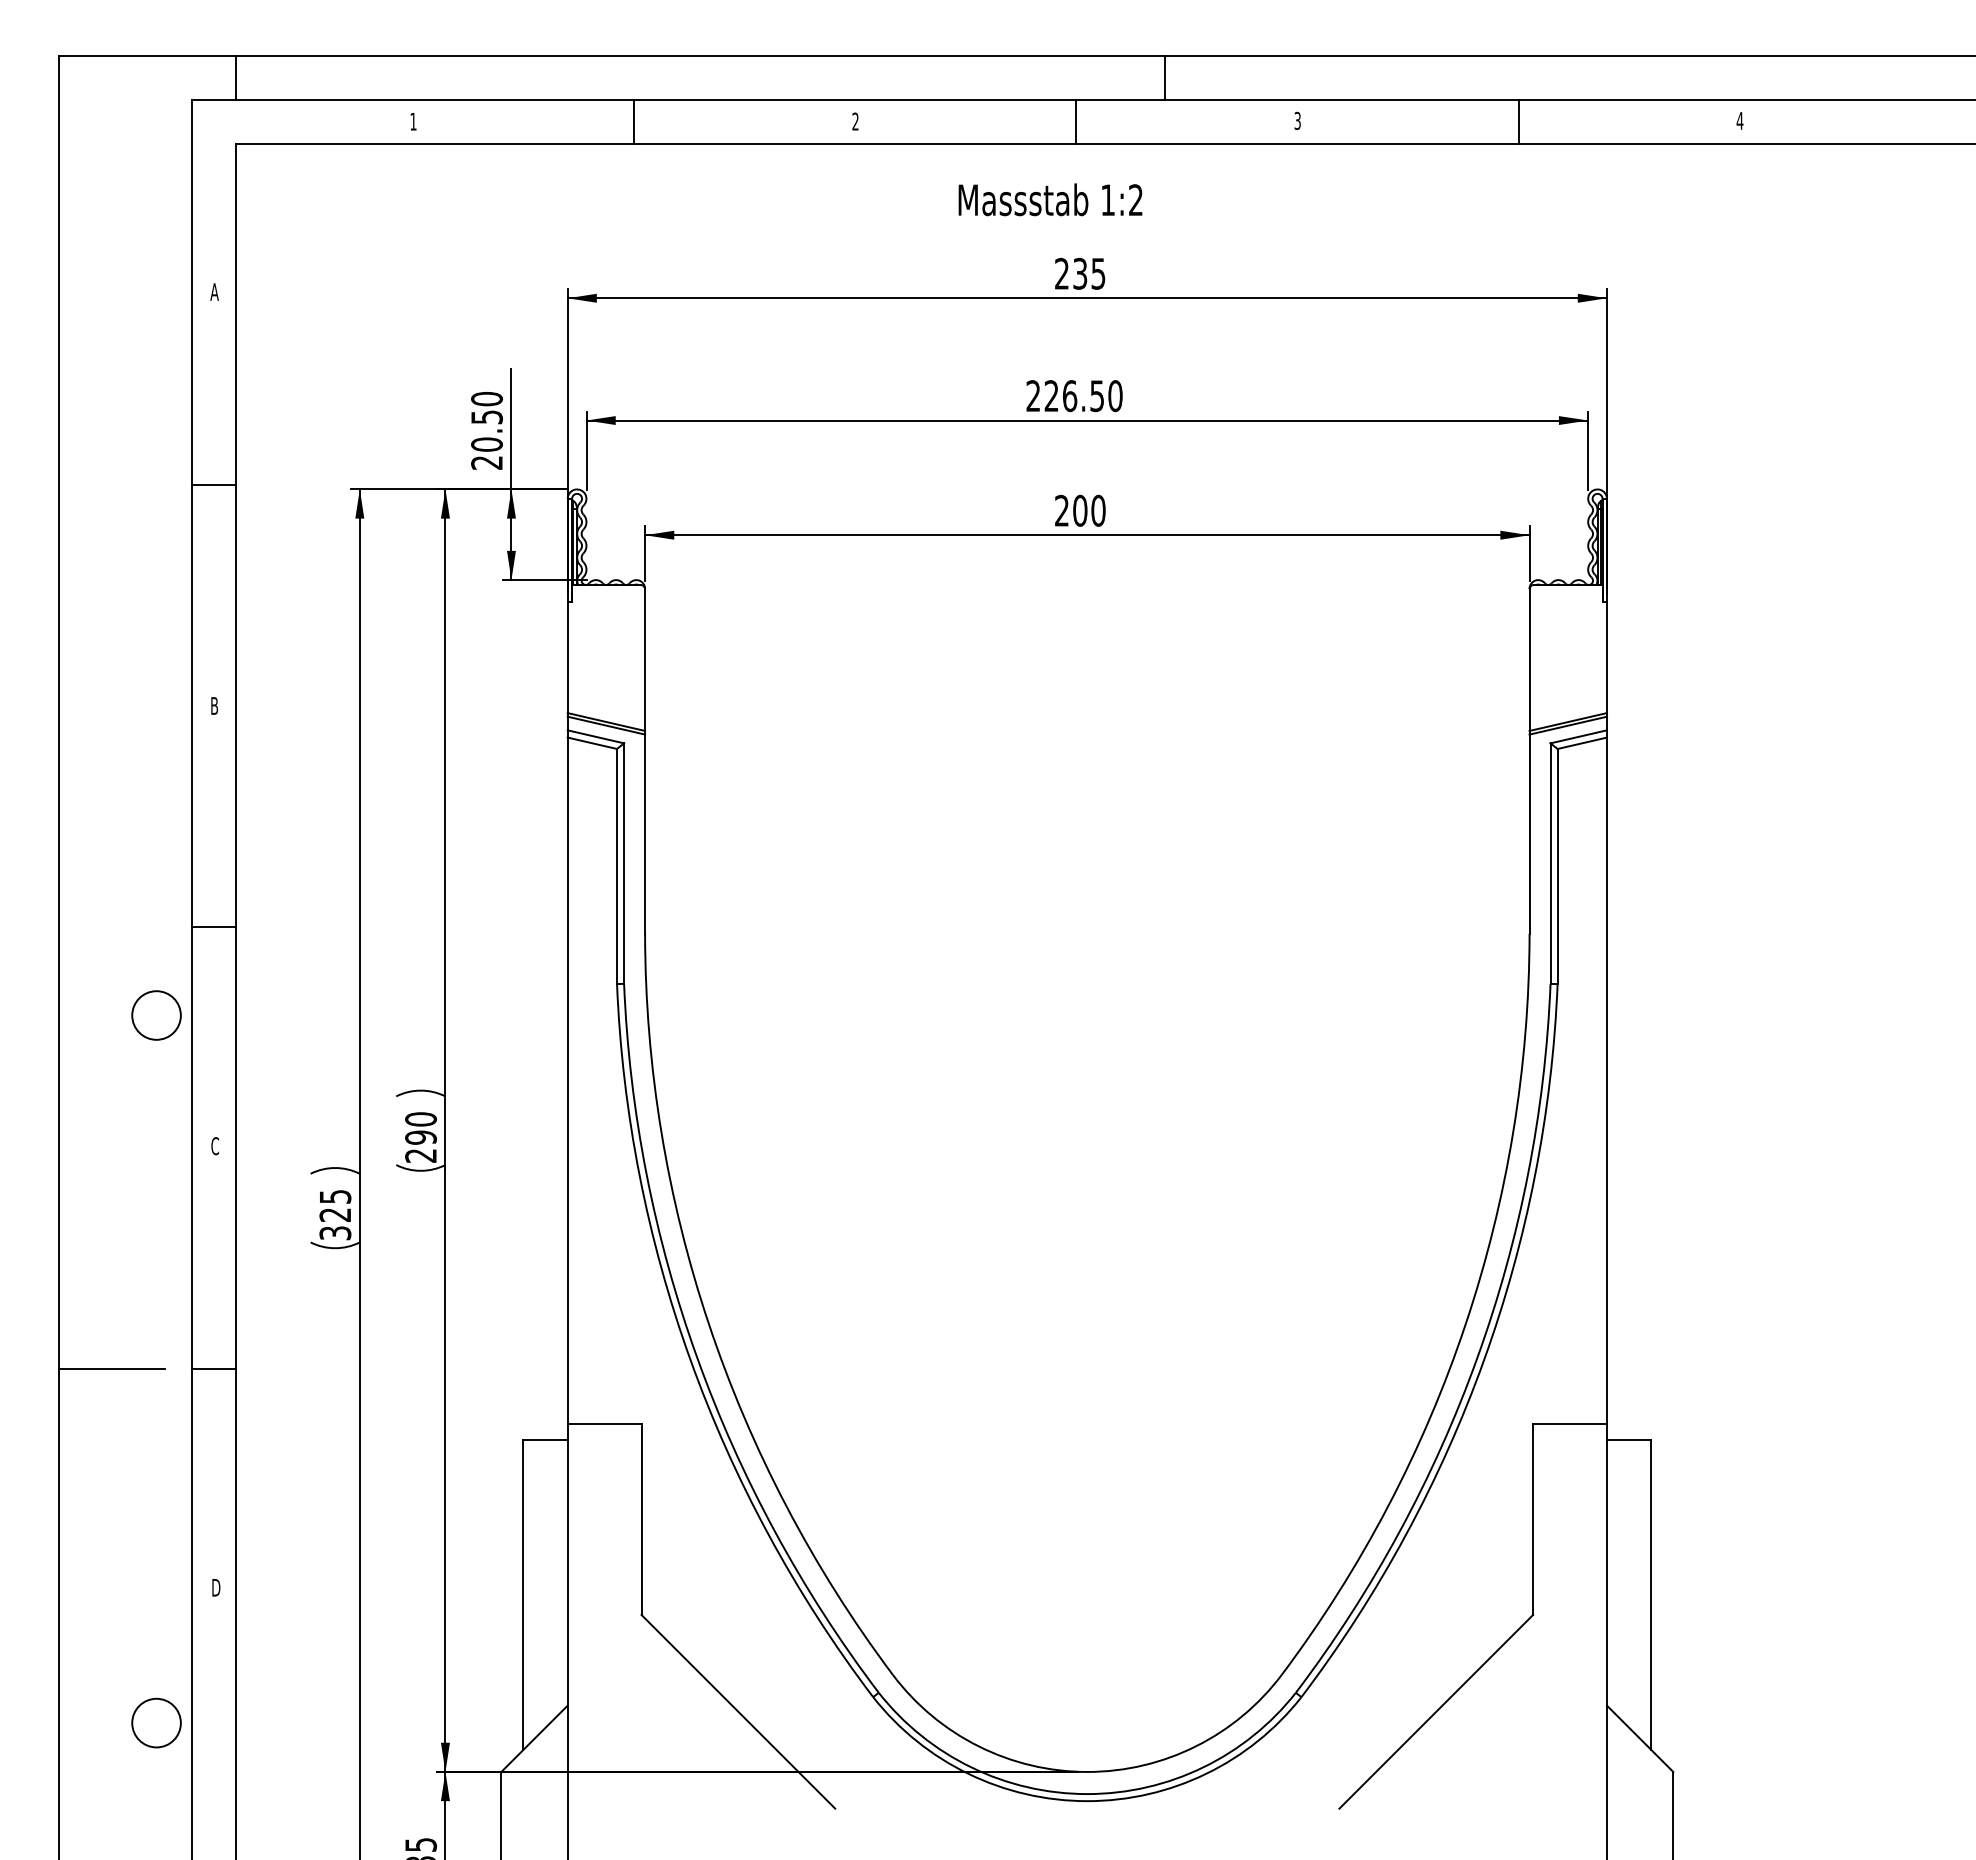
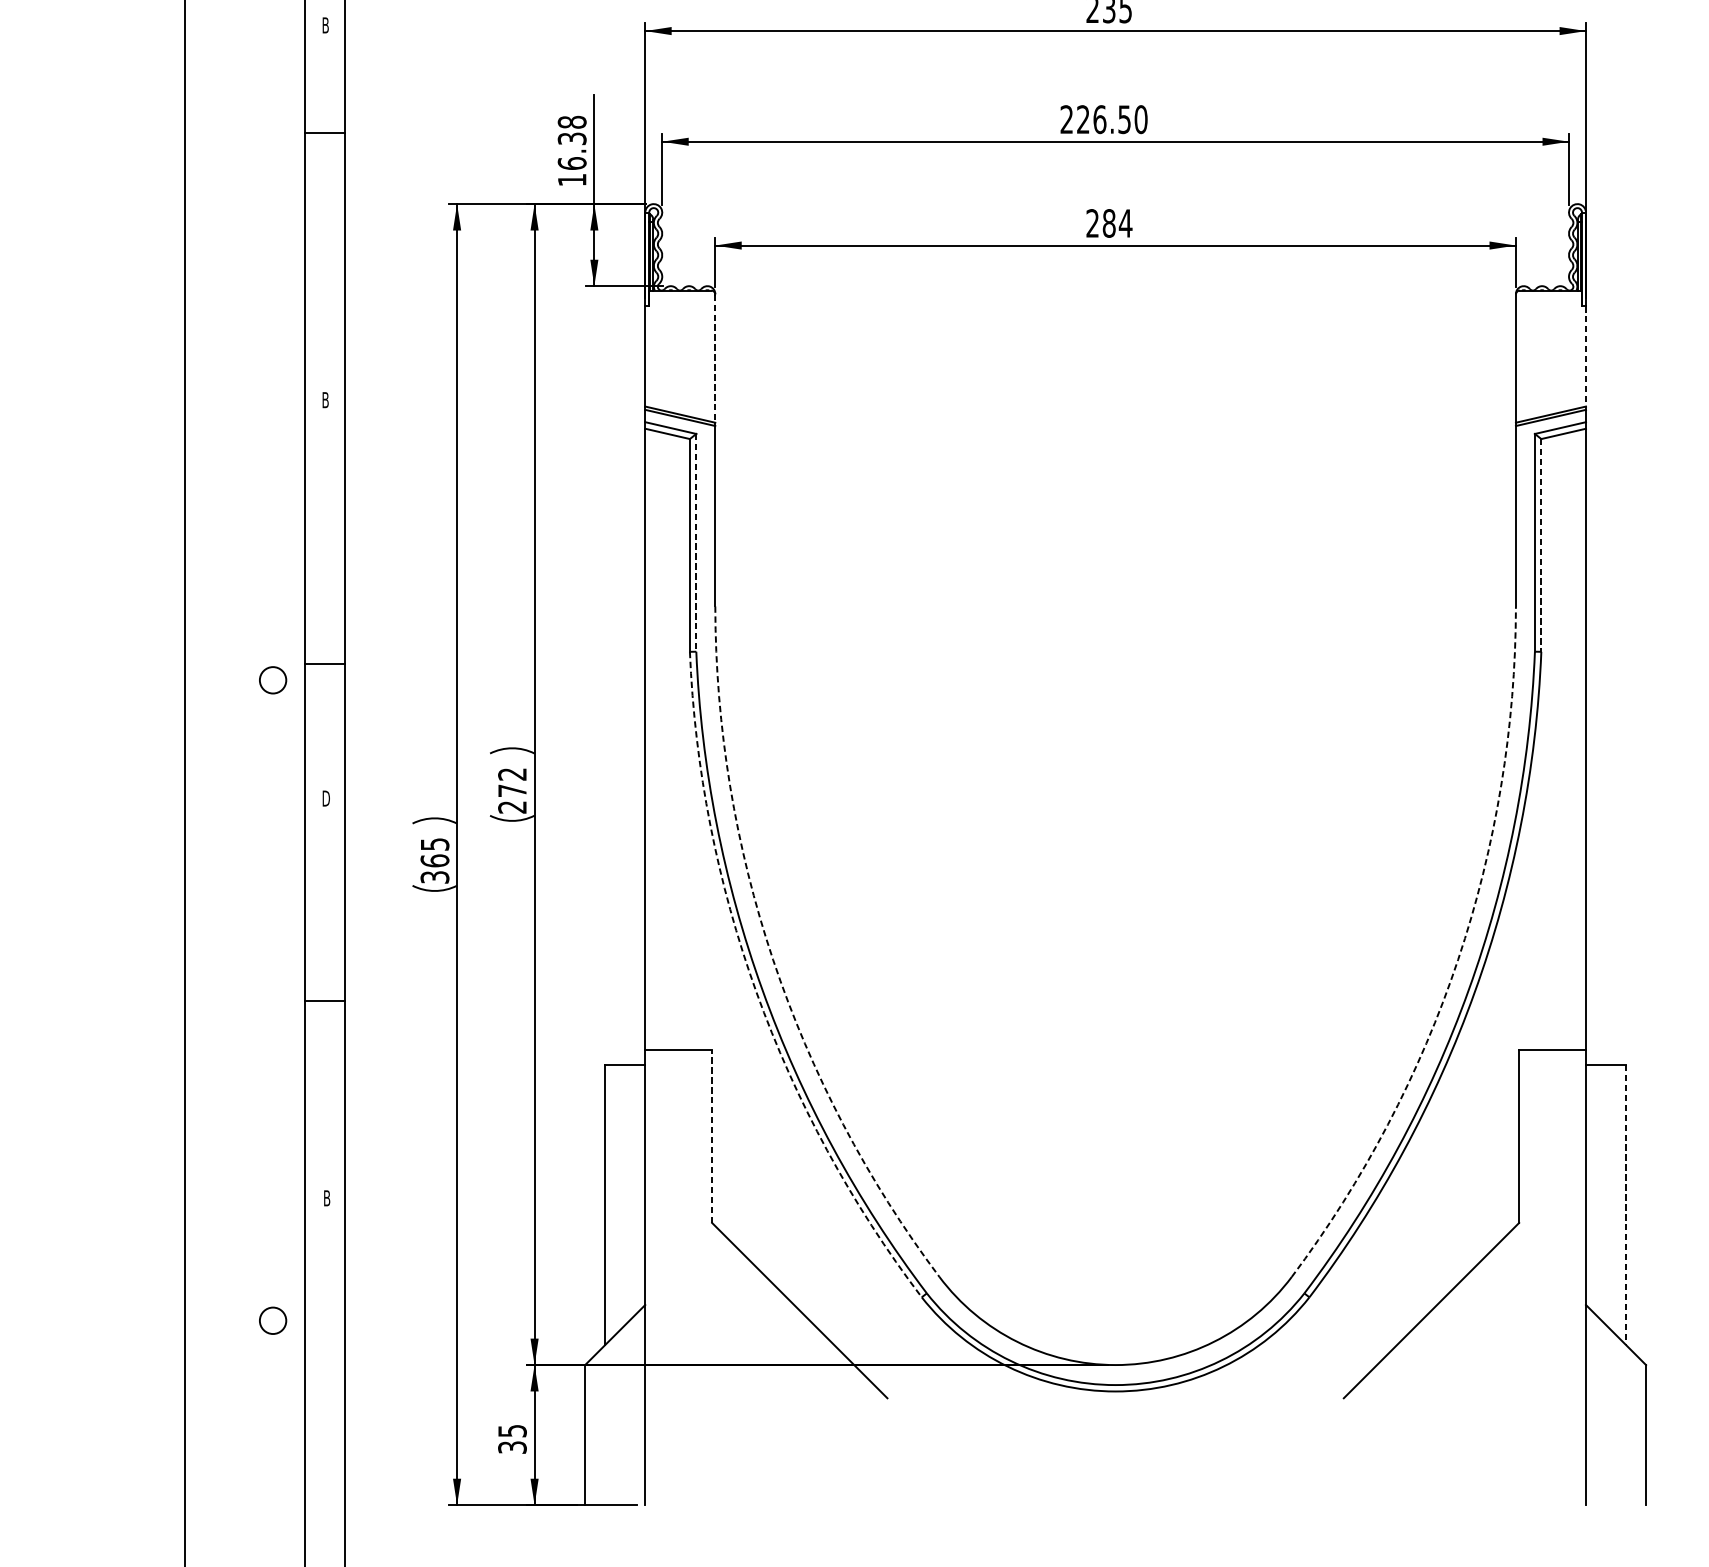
text: (214, 291) -> (325, 24), A -> B
text: (486, 430) -> (571, 150), 20.50 -> 16.38
line: (213, 484) -> (324, 132), moved
text: (1089, 510) -> (1117, 223), 200 -> 284
line: (1606, 658) -> (1585, 357), solid -> dashed
line: (645, 660) -> (715, 358), solid -> dashed
line: (624, 864) -> (696, 543), solid -> dashed
line: (1557, 866) -> (1541, 545), solid -> dashed
line: (213, 927) -> (324, 664), moved
circle: (156, 1015) -> (273, 680), size x0.6
text: (421, 1128) -> (512, 782), 290 -> 272
text: (215, 1146) -> (326, 798), C -> D
text: (335, 1214) -> (435, 860), 325 -> 365
arc: (708, 1324) -> (772, 960), solid -> dashed
arc: (1465, 1324) -> (1457, 960), solid -> dashed
arc: (690, 1360) -> (756, 992), solid -> dashed
line: (112, 1369) -> (233, 1000), removed
line: (641, 1519) -> (712, 1136), solid -> dashed
text: (216, 1587) -> (327, 1198), D -> B
line: (1651, 1595) -> (1626, 1205), solid -> dashed
circle: (156, 1722) -> (273, 1320), size x0.6

